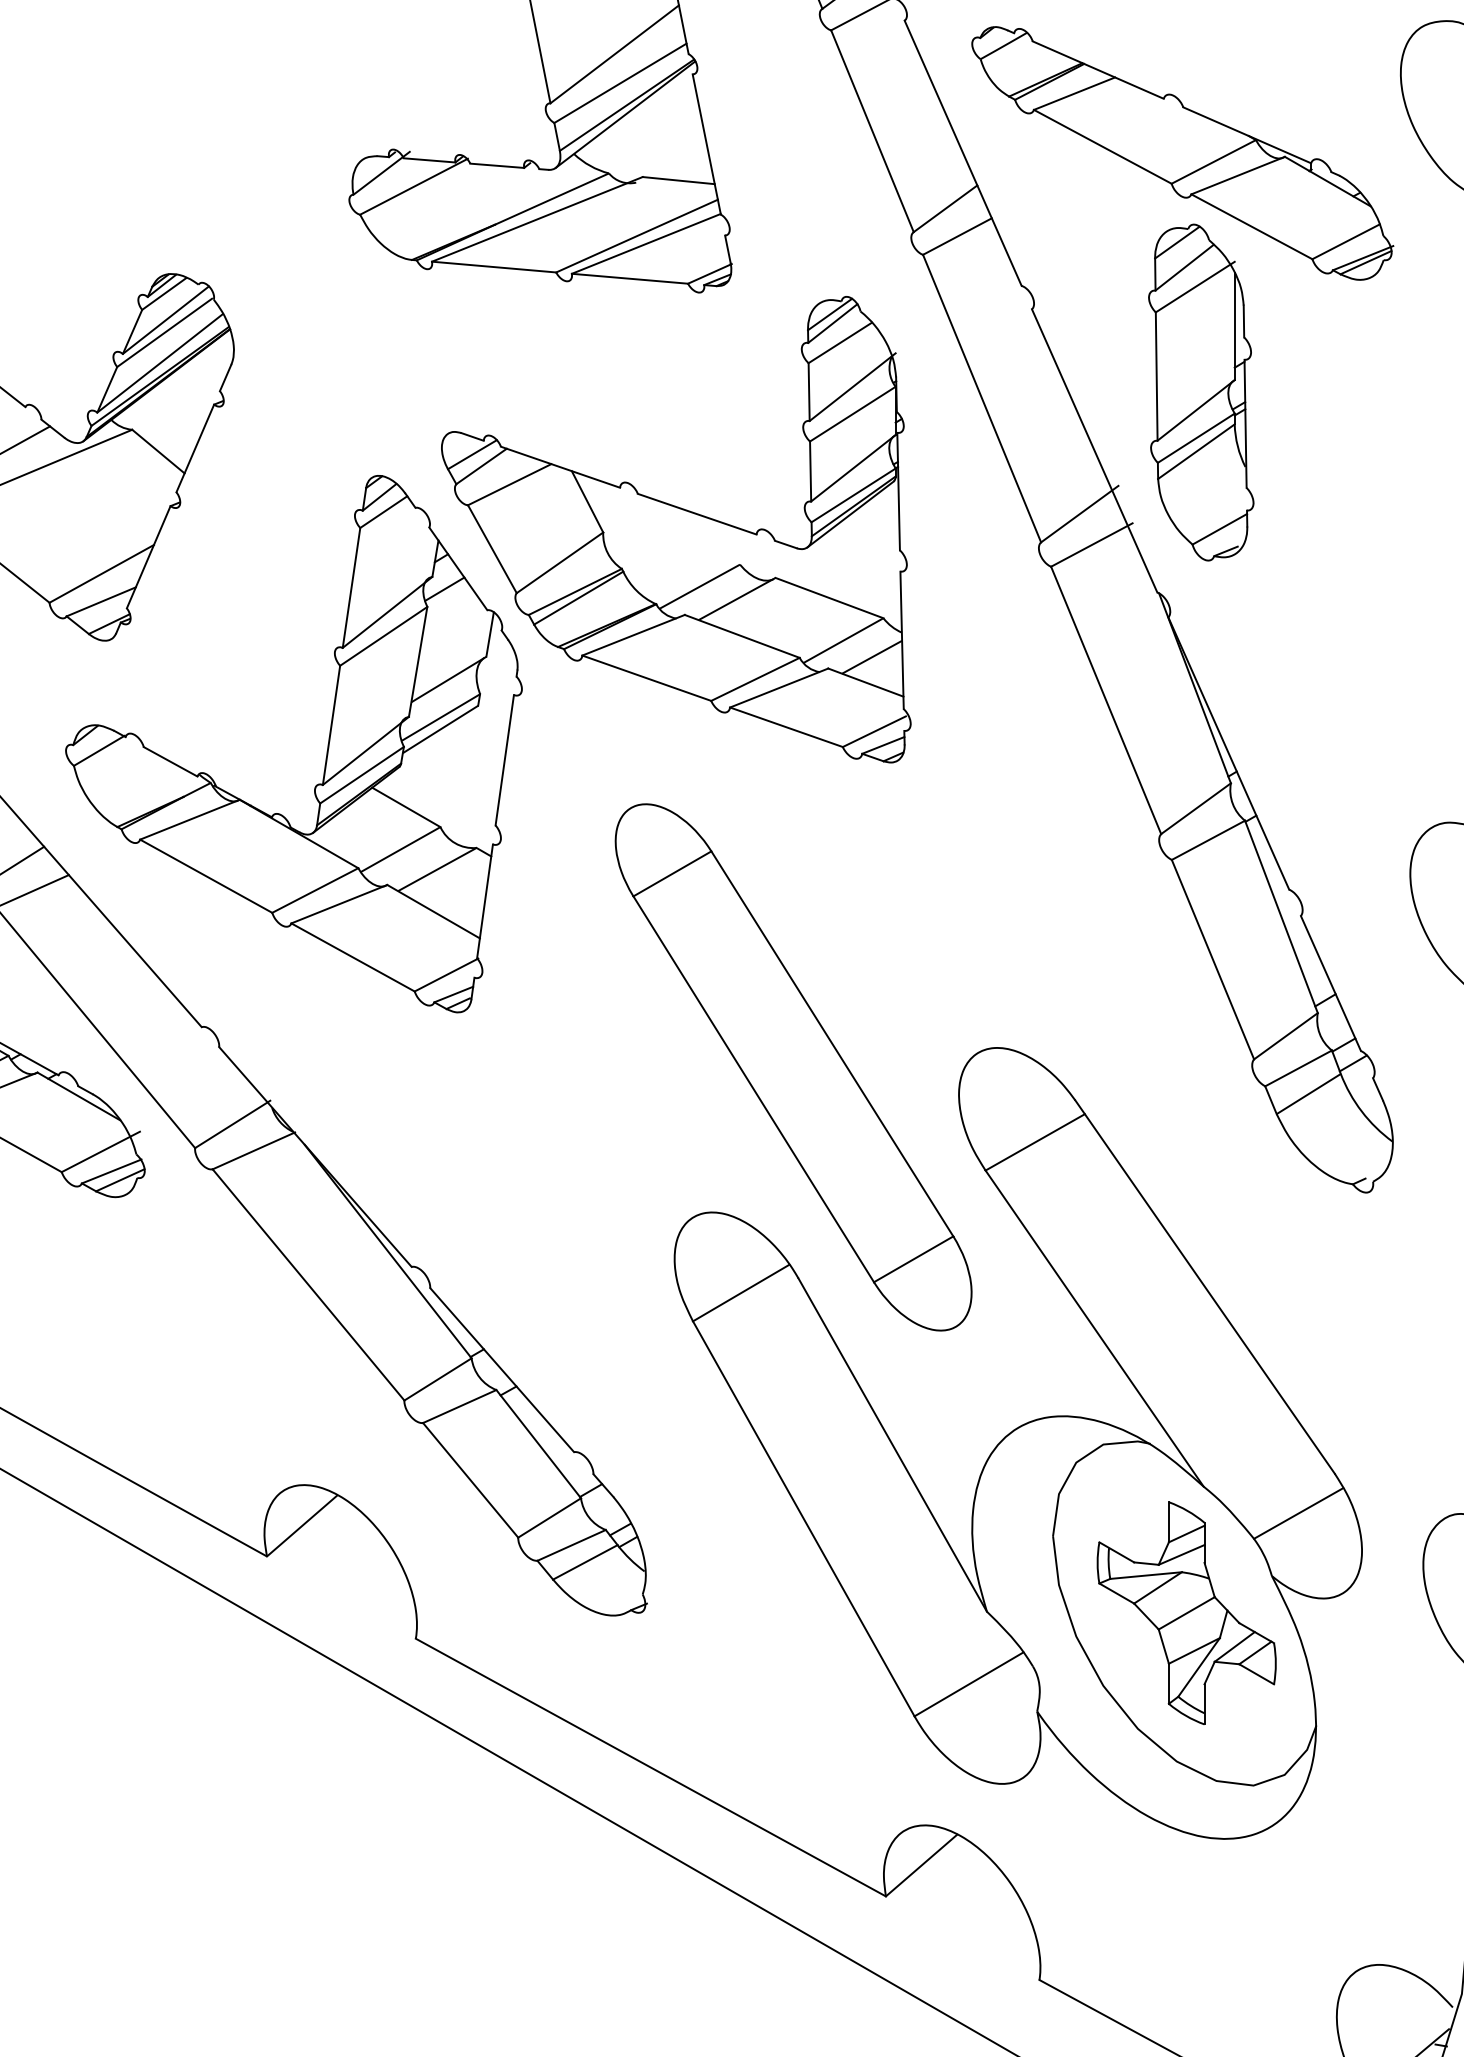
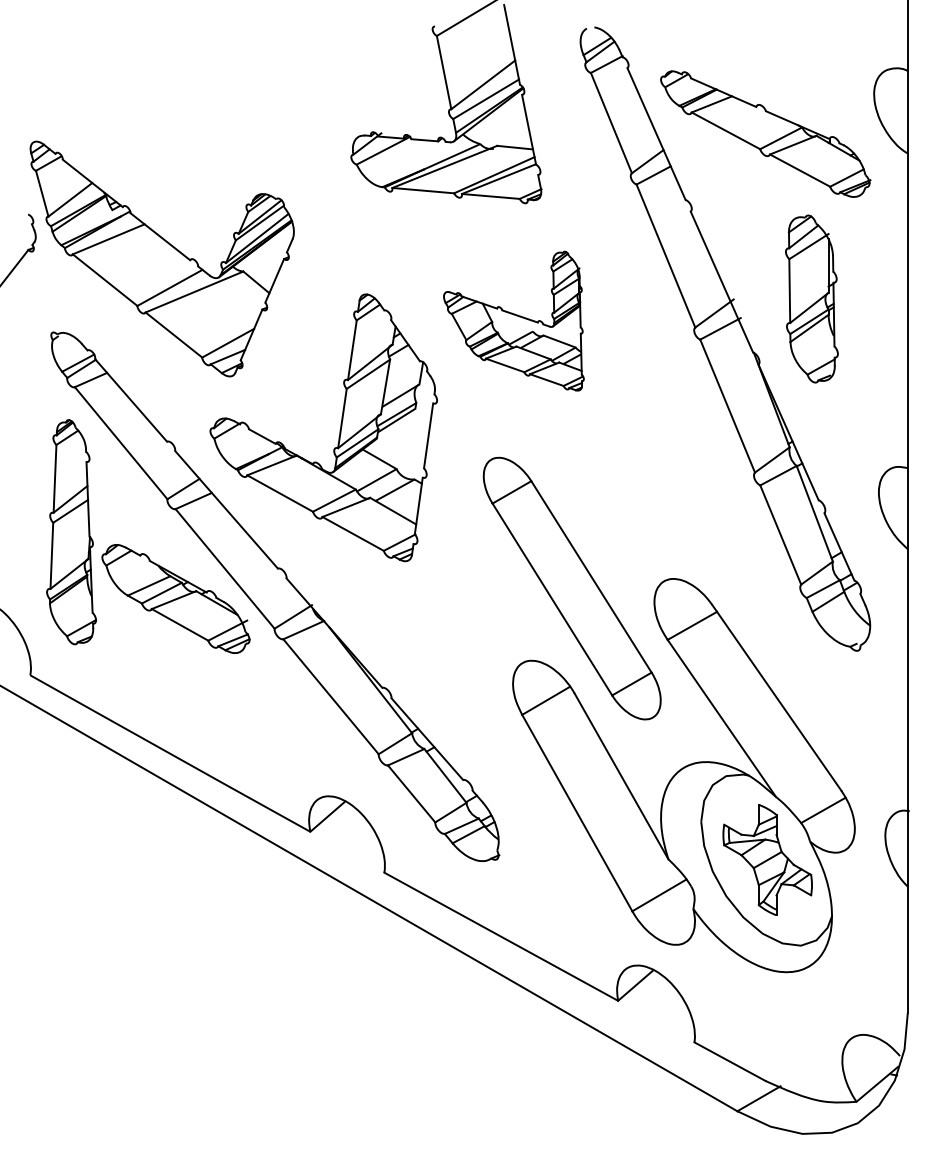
part: (1200, 391) -> (811, 298), moved
part: (675, 528) -> (513, 320), size x0.6

